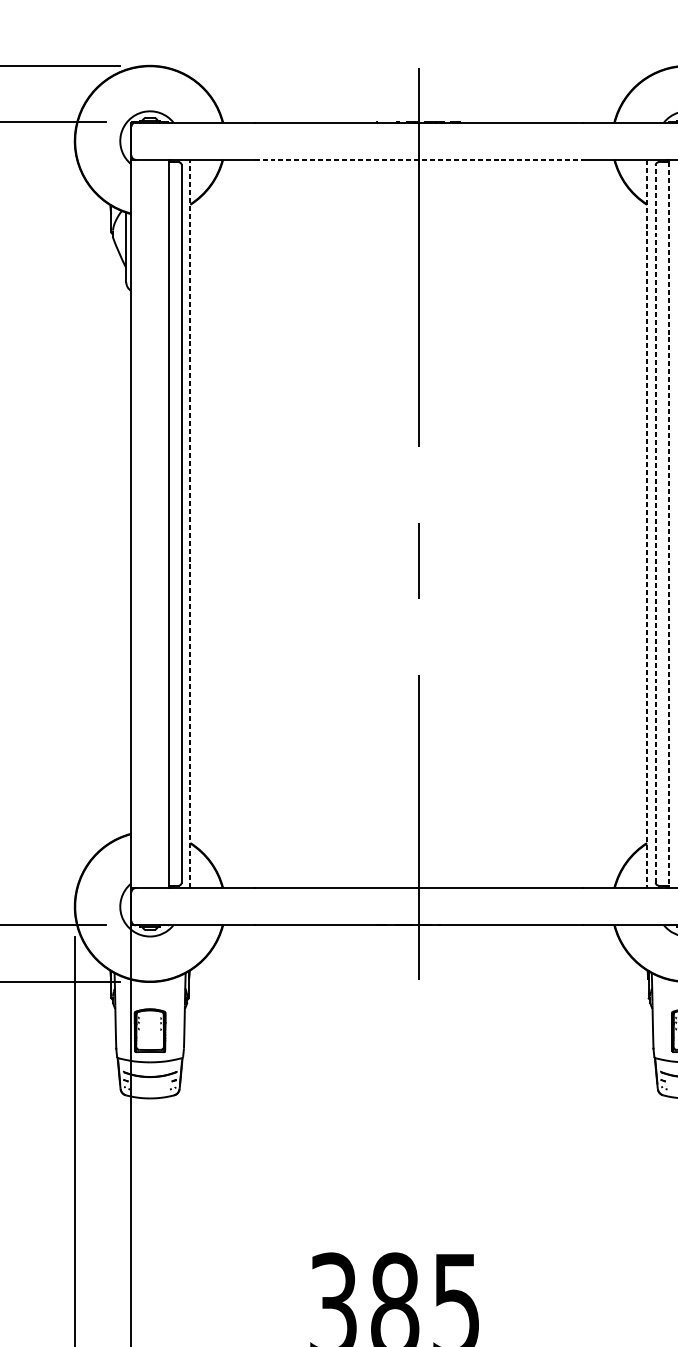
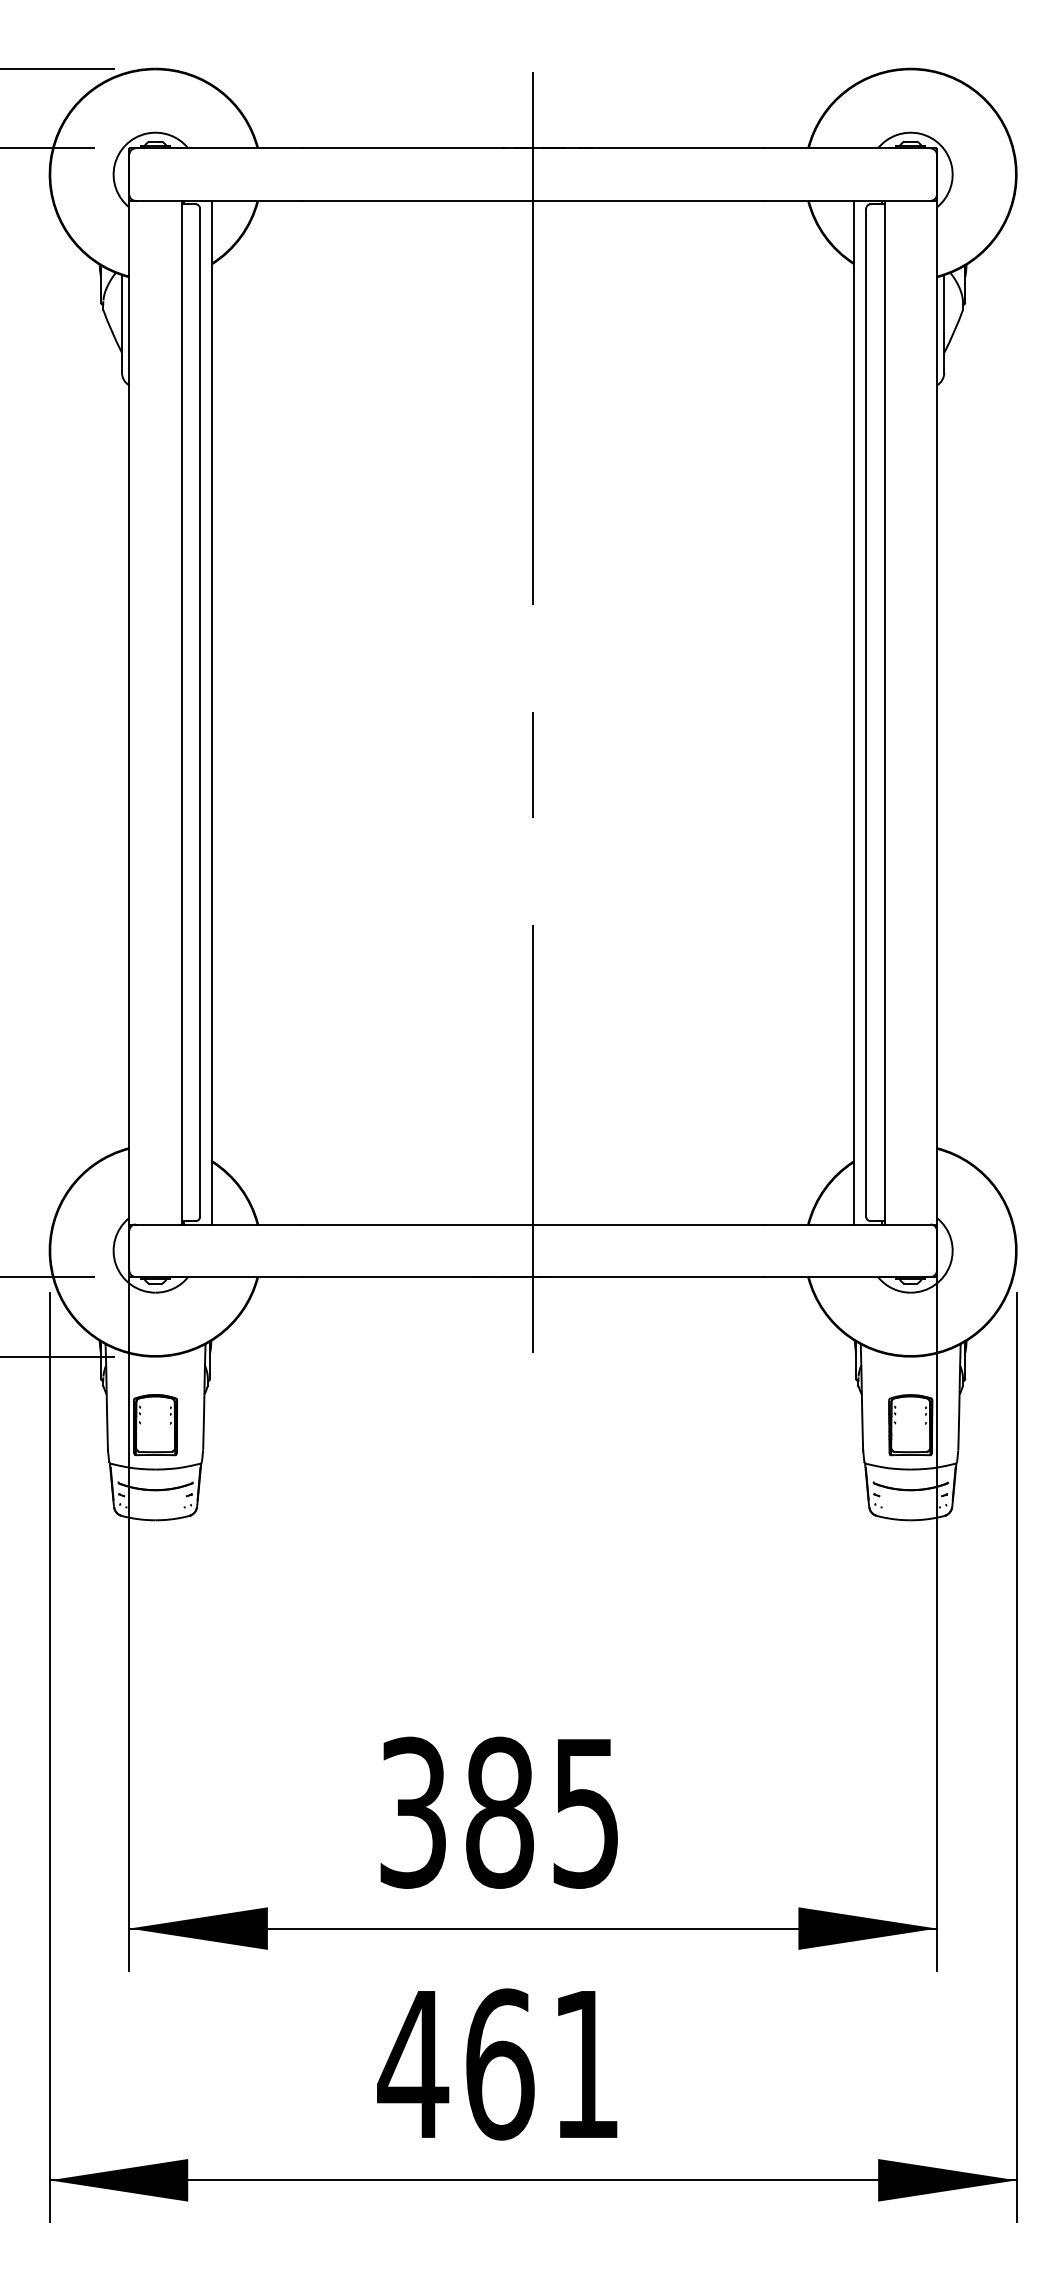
line: (418, 159) -> (533, 200), dashed -> solid
line: (190, 523) -> (212, 712), dashed -> solid
line: (647, 523) -> (854, 712), dashed -> solid
line: (655, 523) -> (866, 712), dashed -> solid
line: (668, 524) -> (884, 713), dashed -> solid

